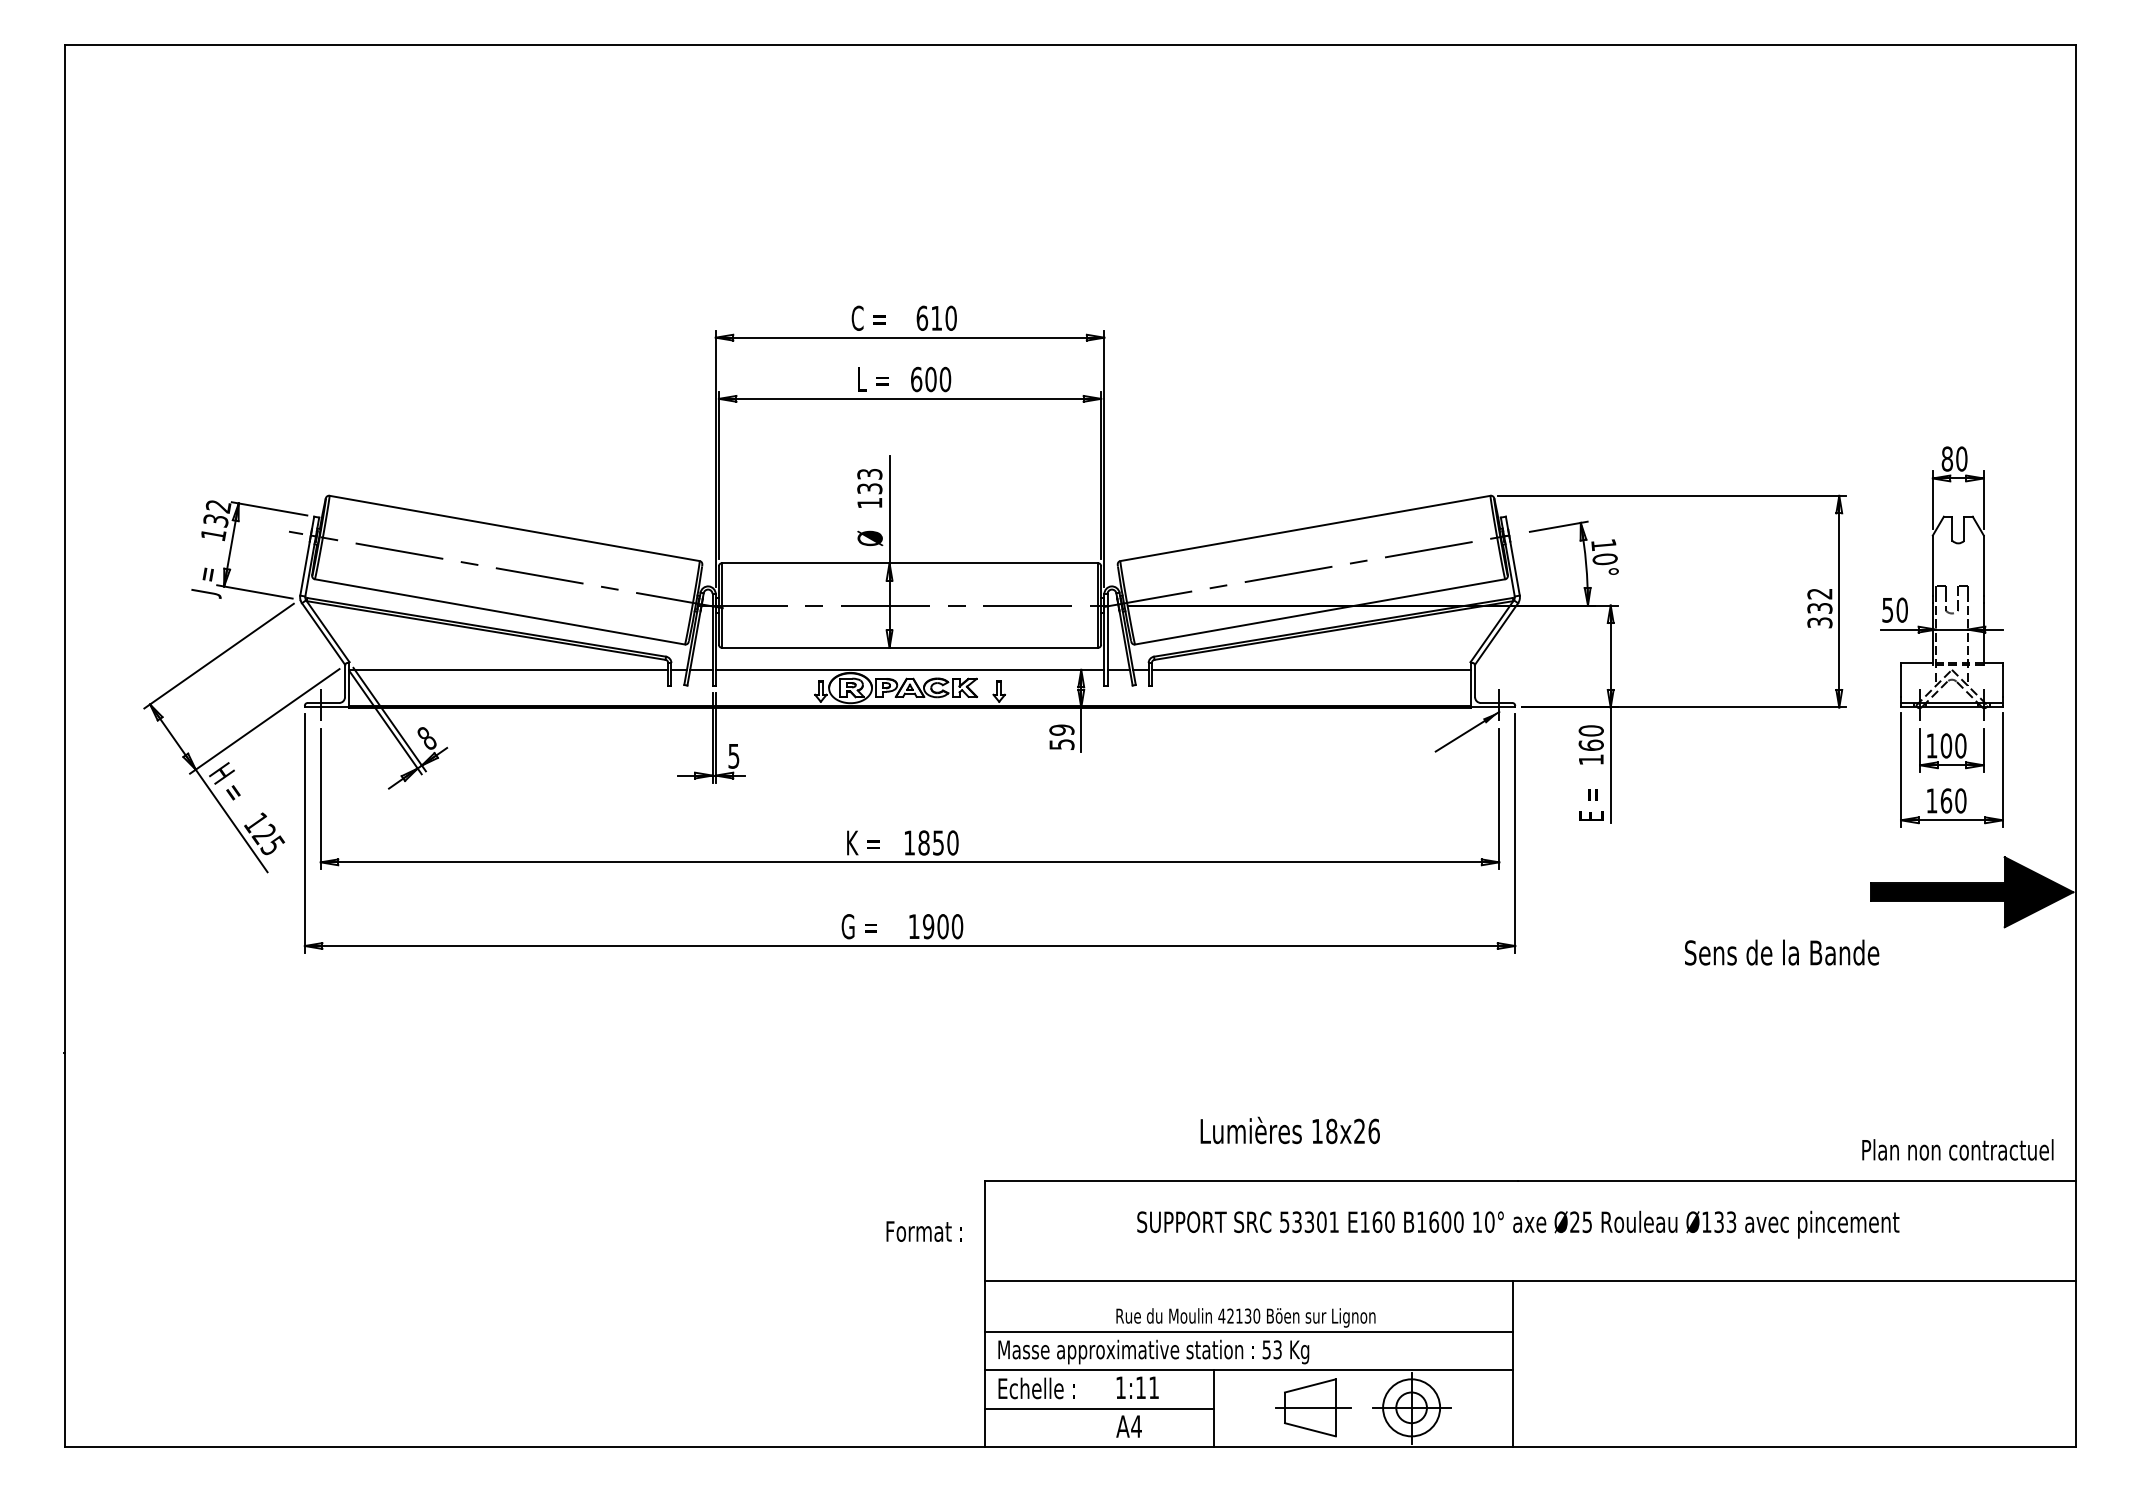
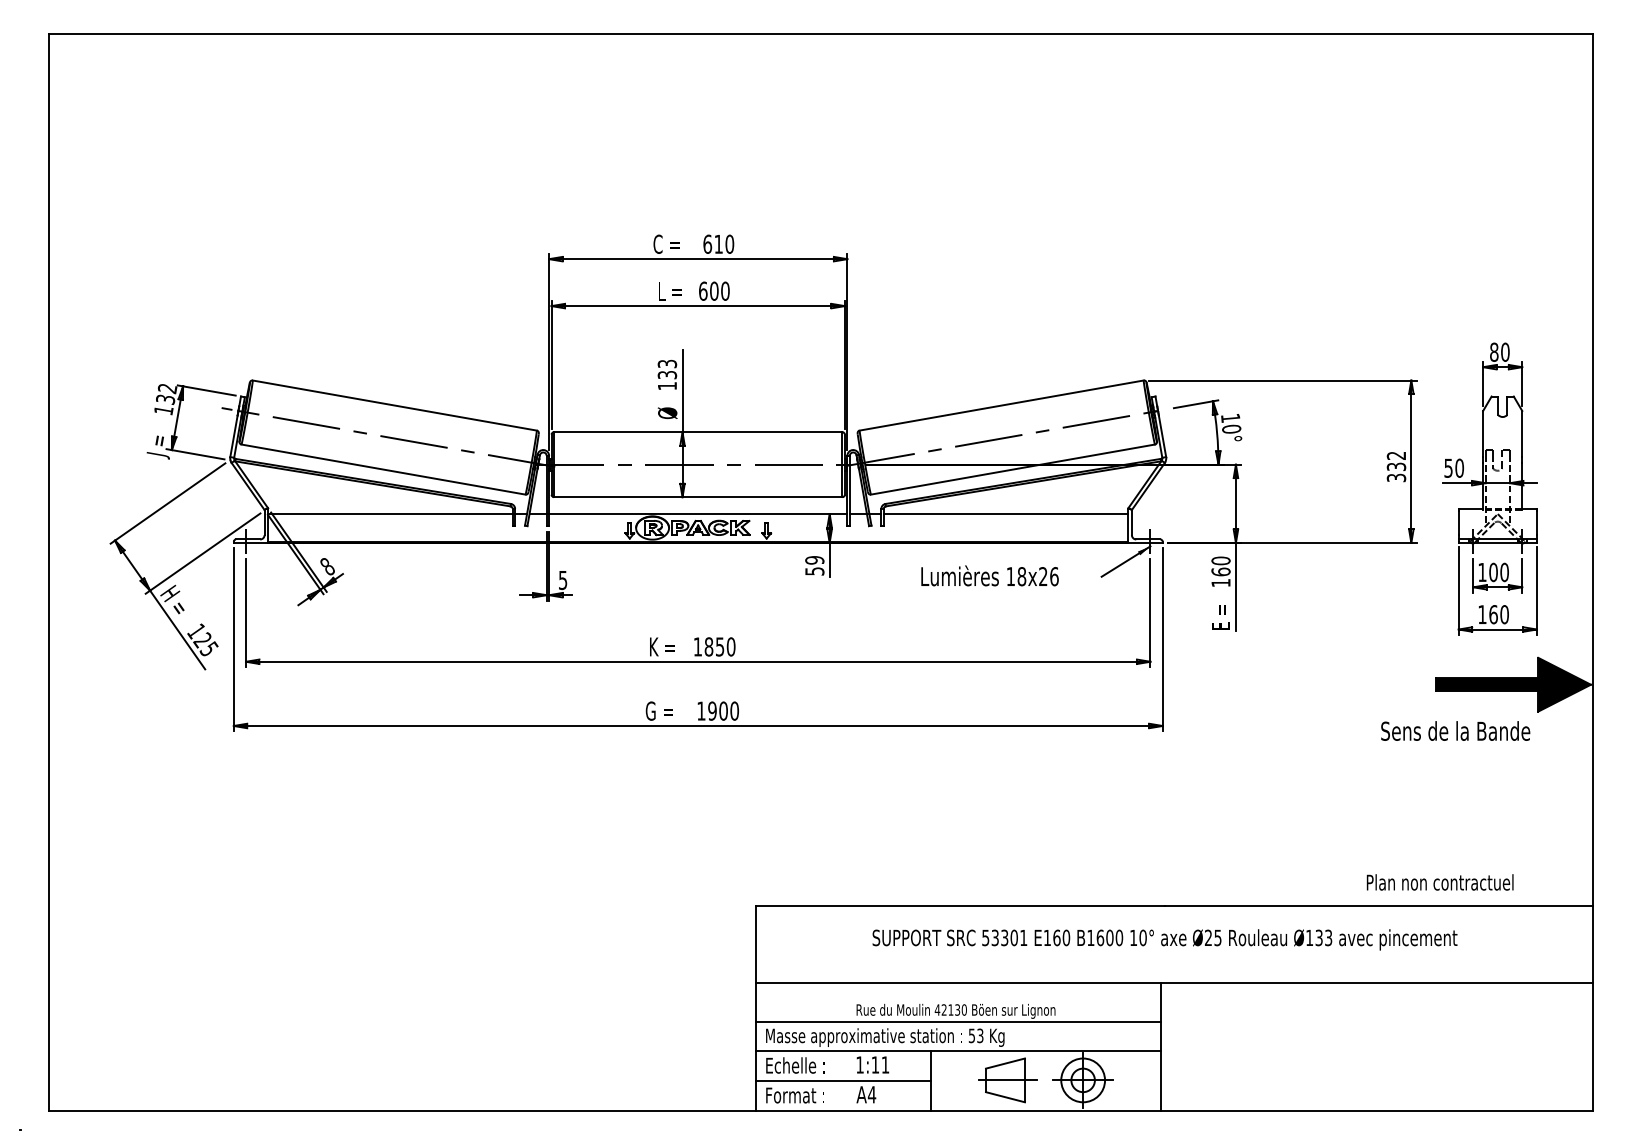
text: (1782, 952) -> (1456, 730), moved
text: (1289, 1130) -> (989, 575), moved
text: (1957, 1149) -> (1439, 882), moved
text: (923, 1231) -> (794, 1095), moved

